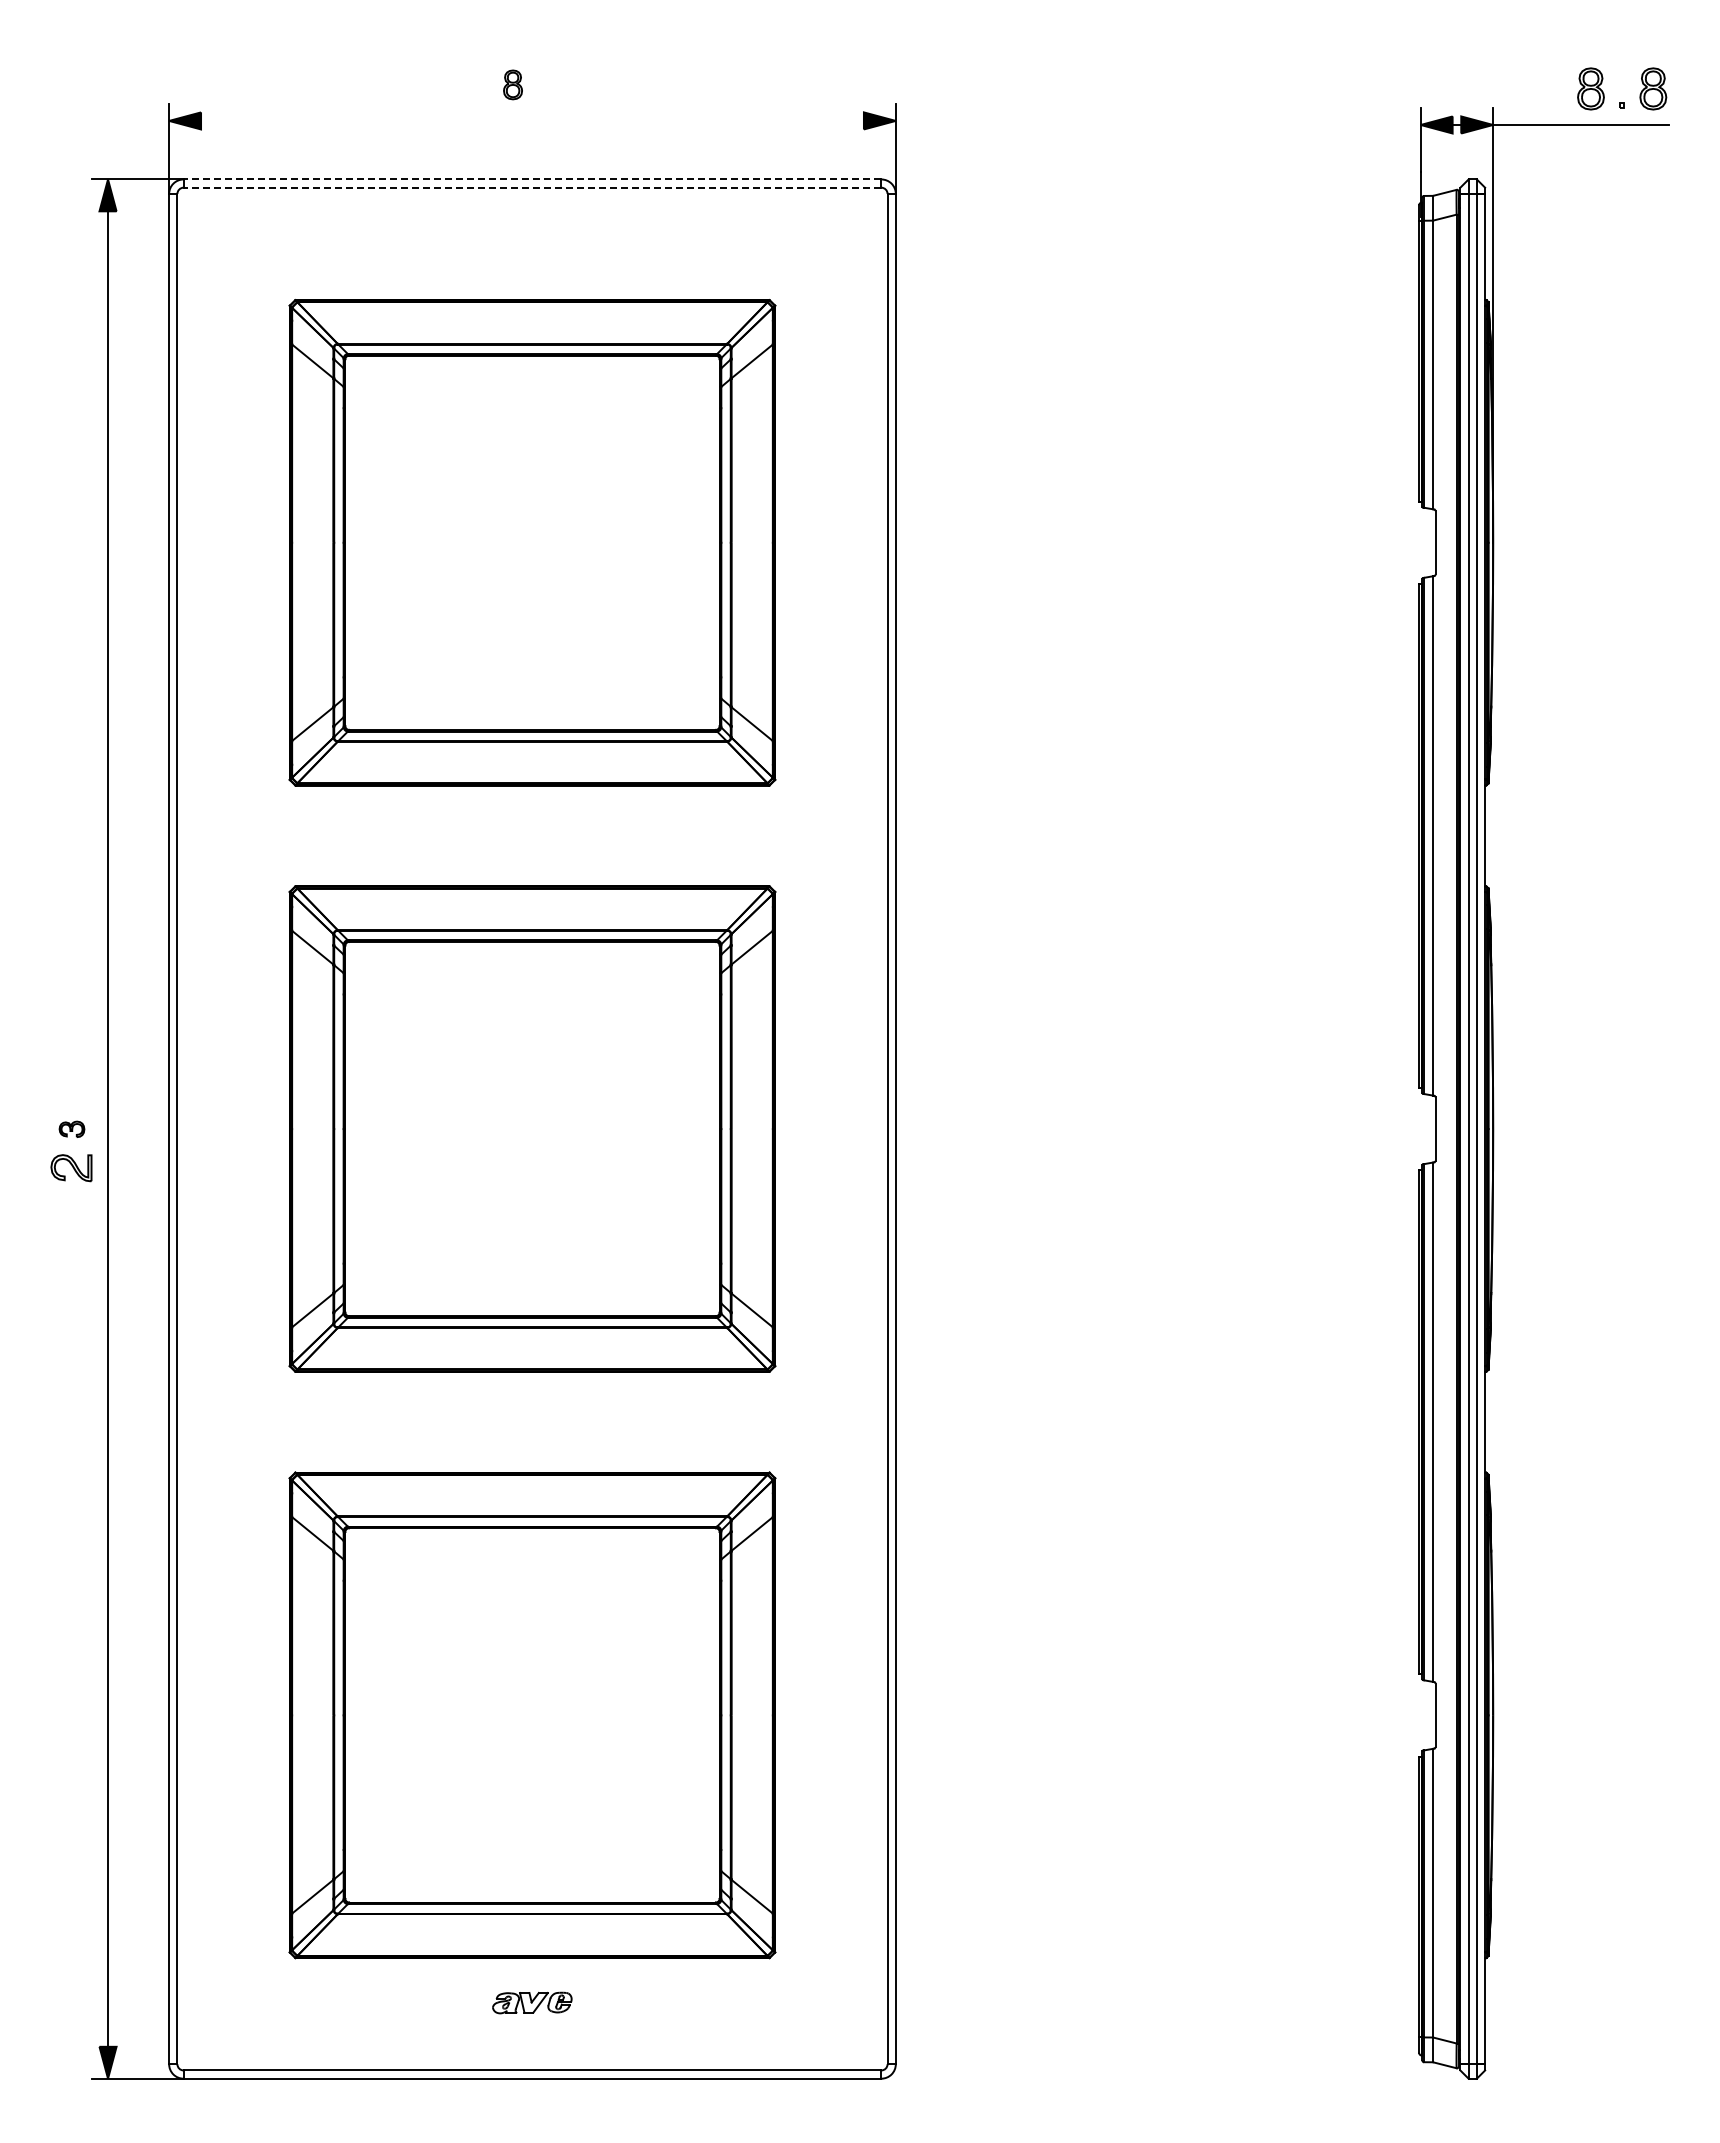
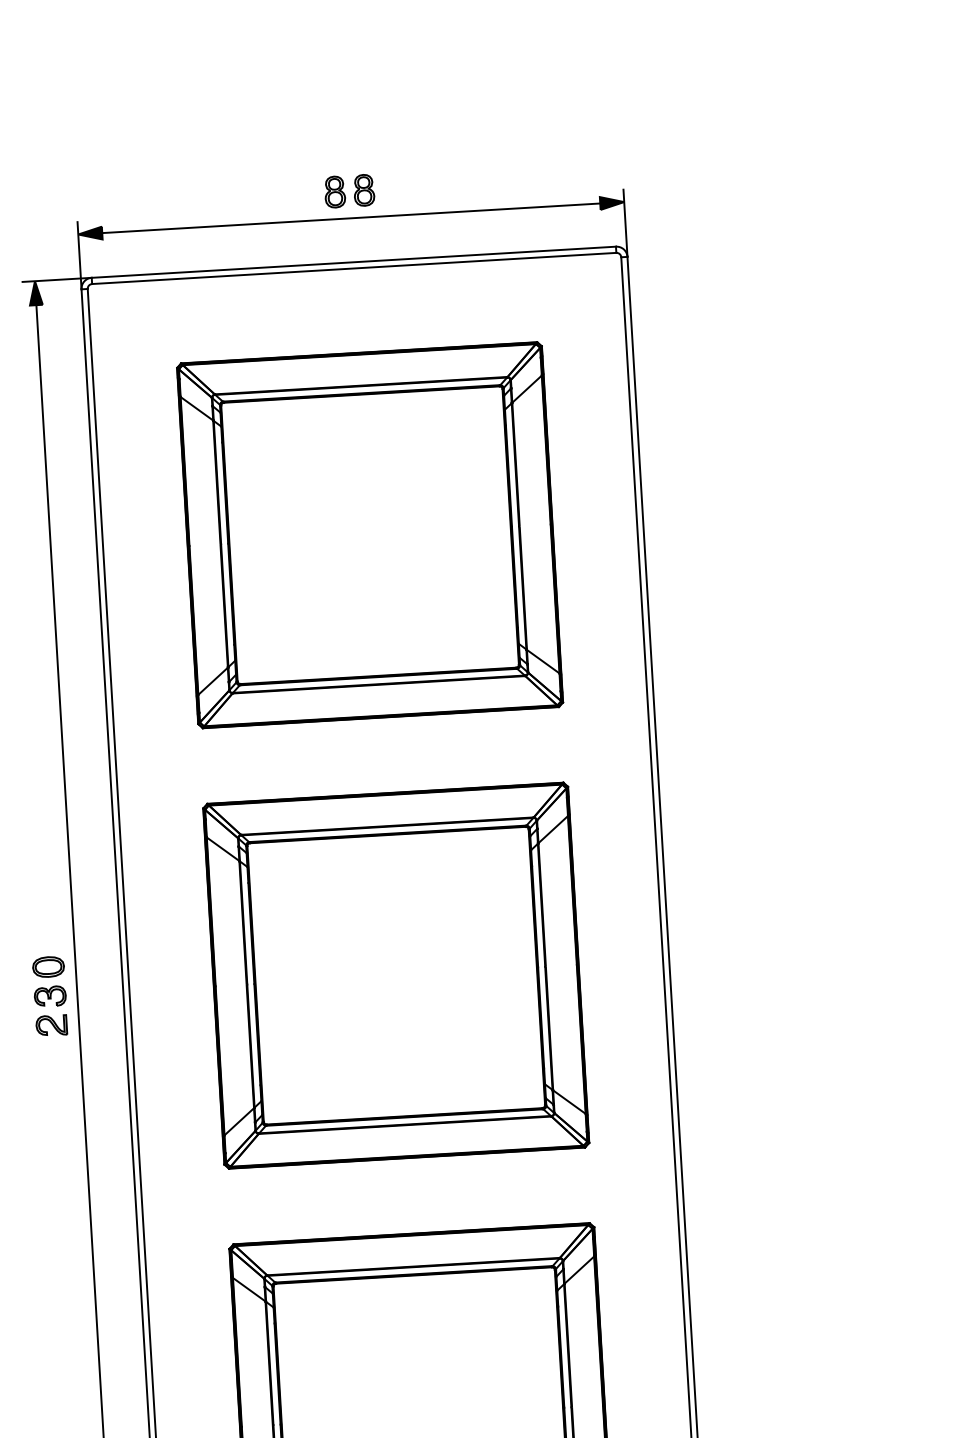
part: (512, 84) -> (334, 191), size x1.43
part: (551, 84) -> (363, 190), added
line: (532, 120) -> (351, 217), added
line: (532, 179) -> (353, 262), dashed -> solid
line: (532, 187) -> (354, 268), dashed -> solid
part: (71, 1090) -> (48, 967), added
part: (71, 1129) -> (49, 996), size x1.67

